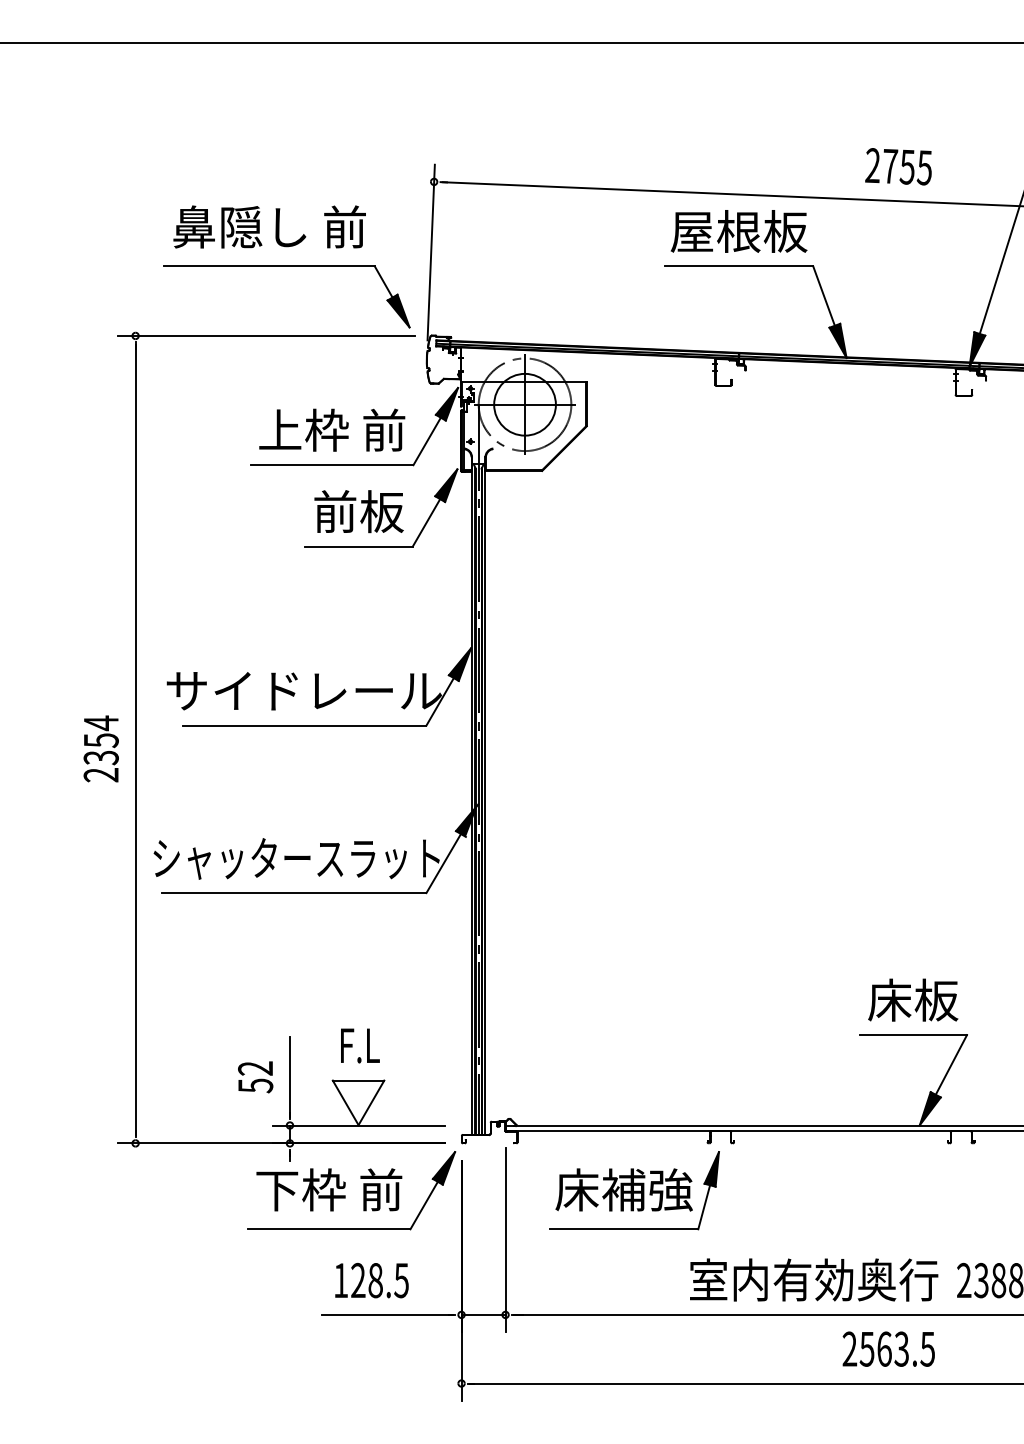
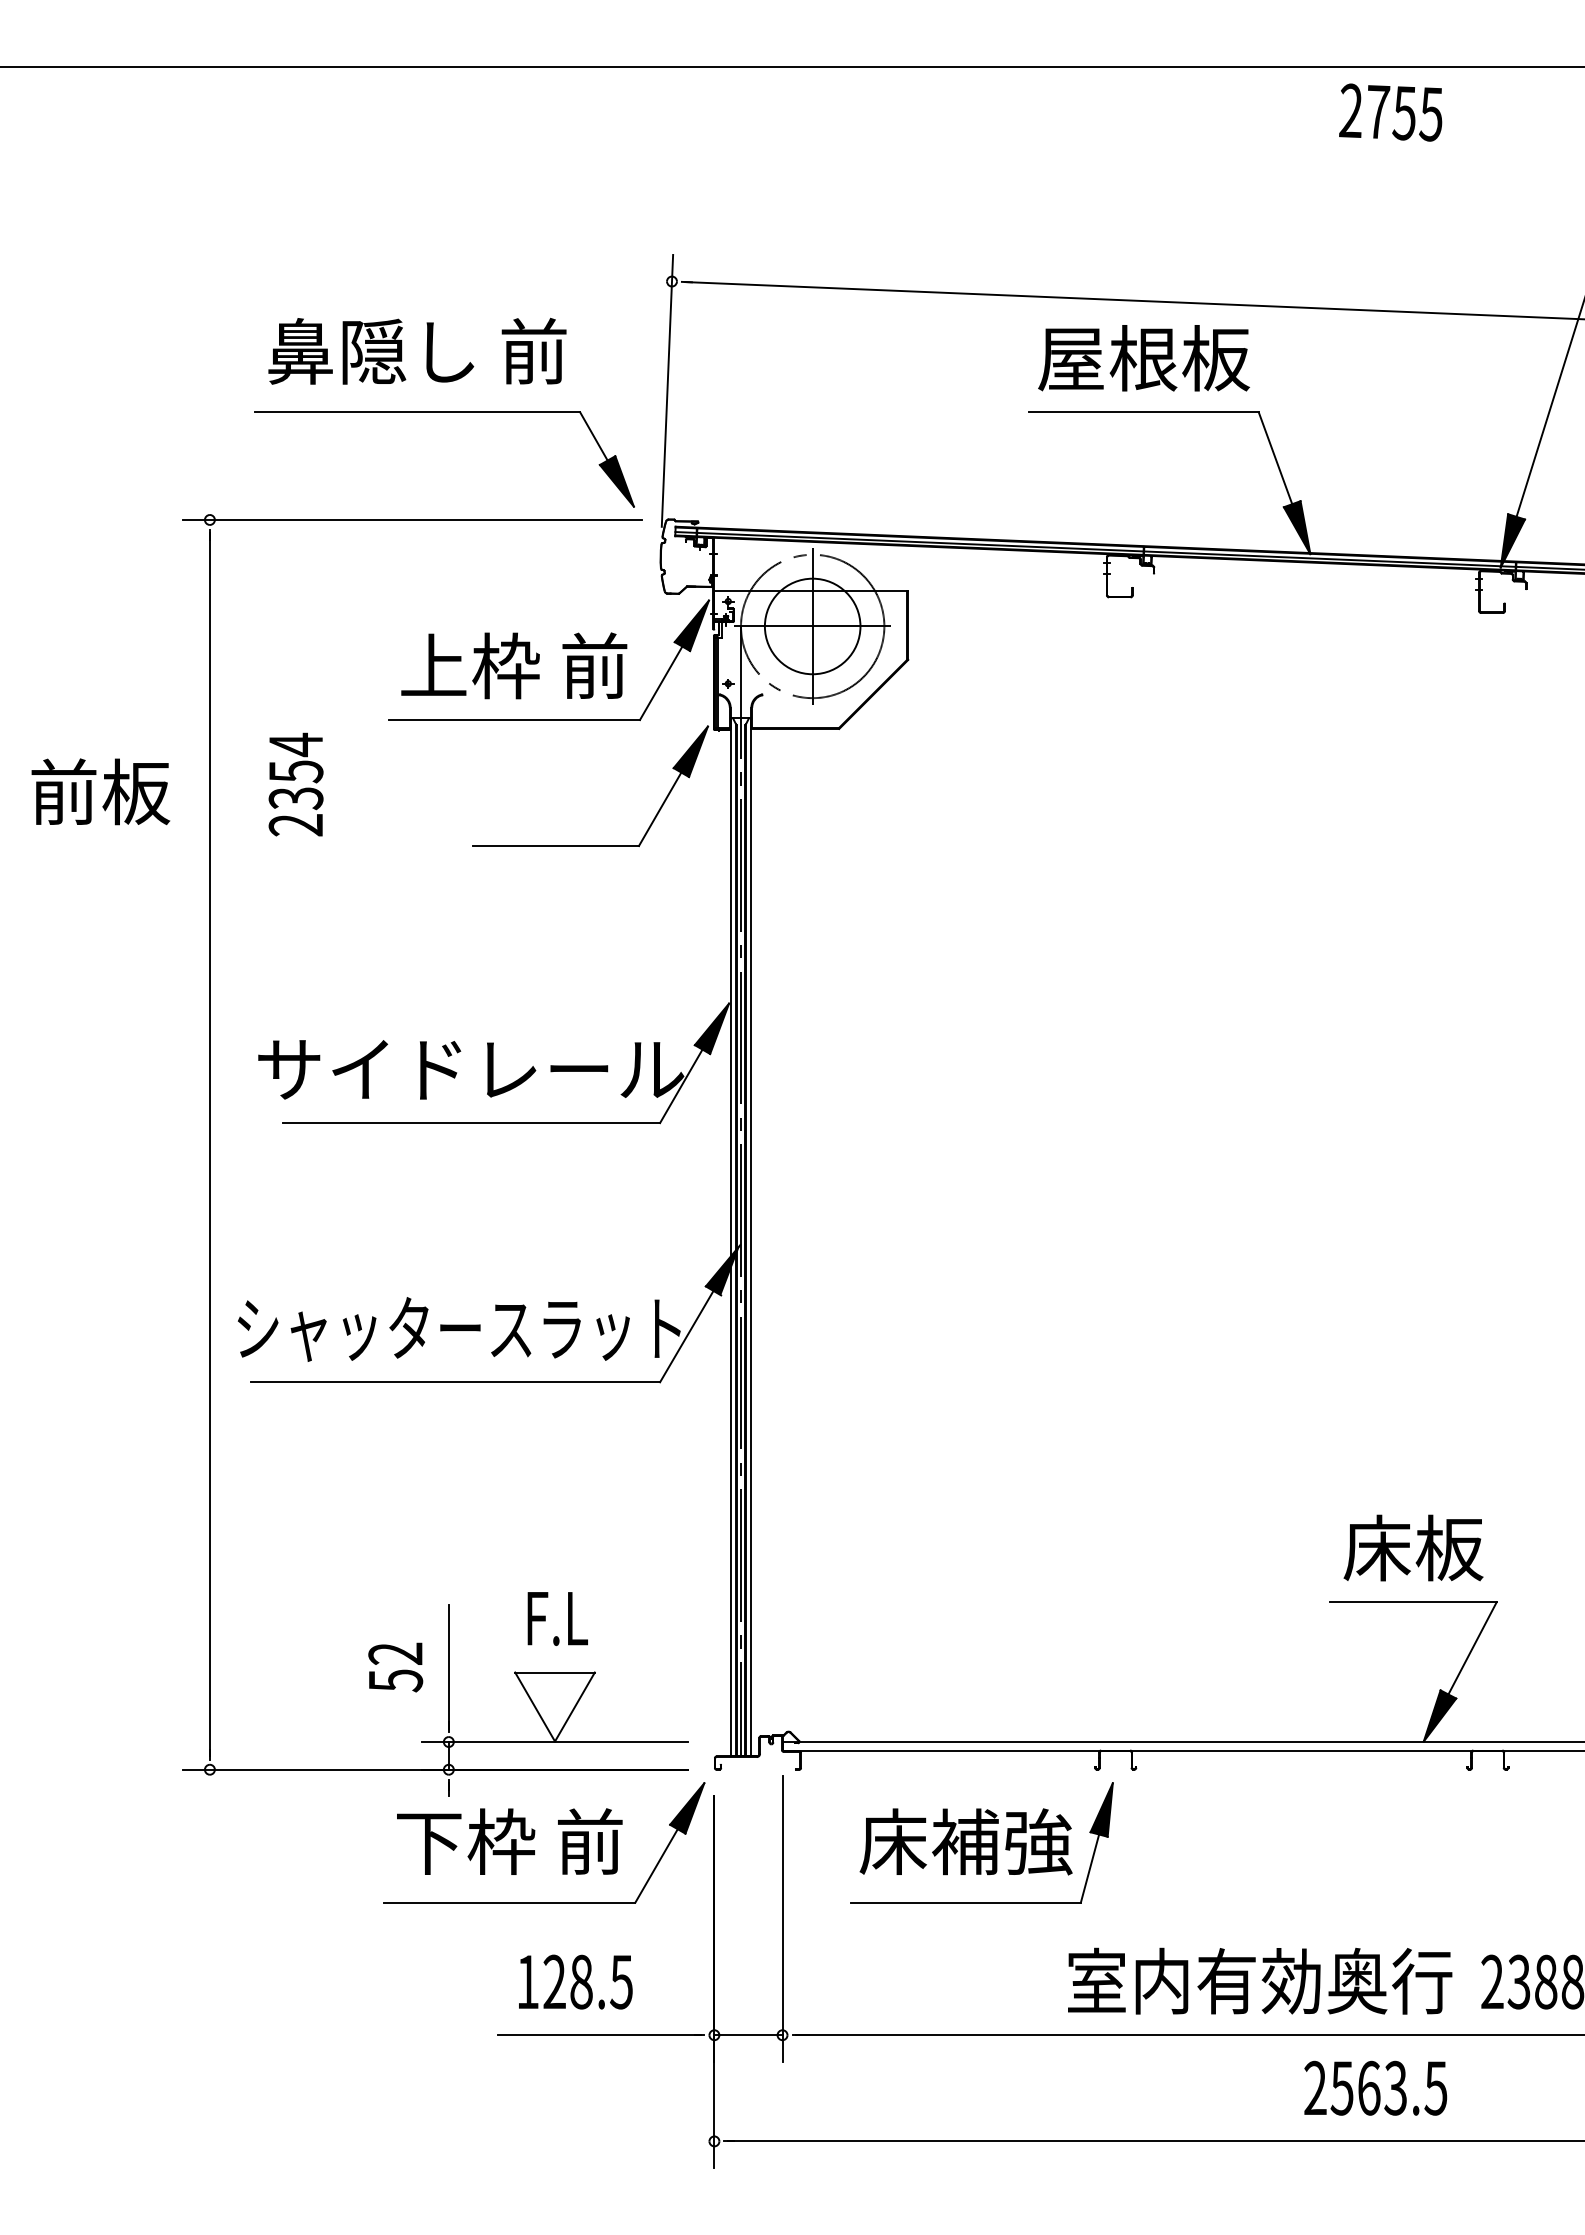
text: (898, 166) -> (1390, 112), moved
text: (358, 511) -> (99, 791), moved
text: (100, 748) -> (294, 783), moved

